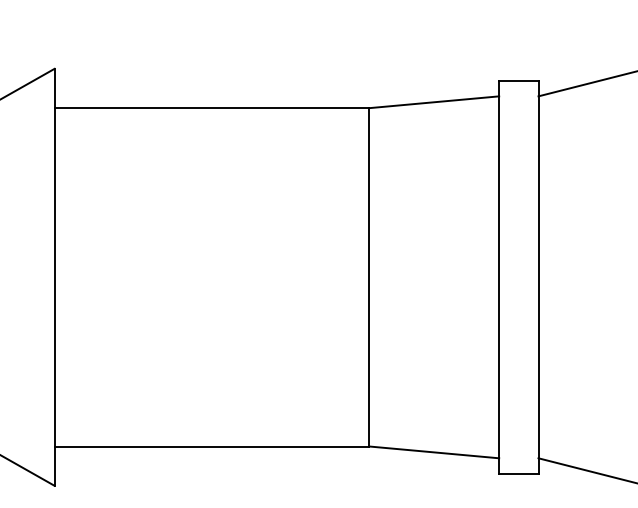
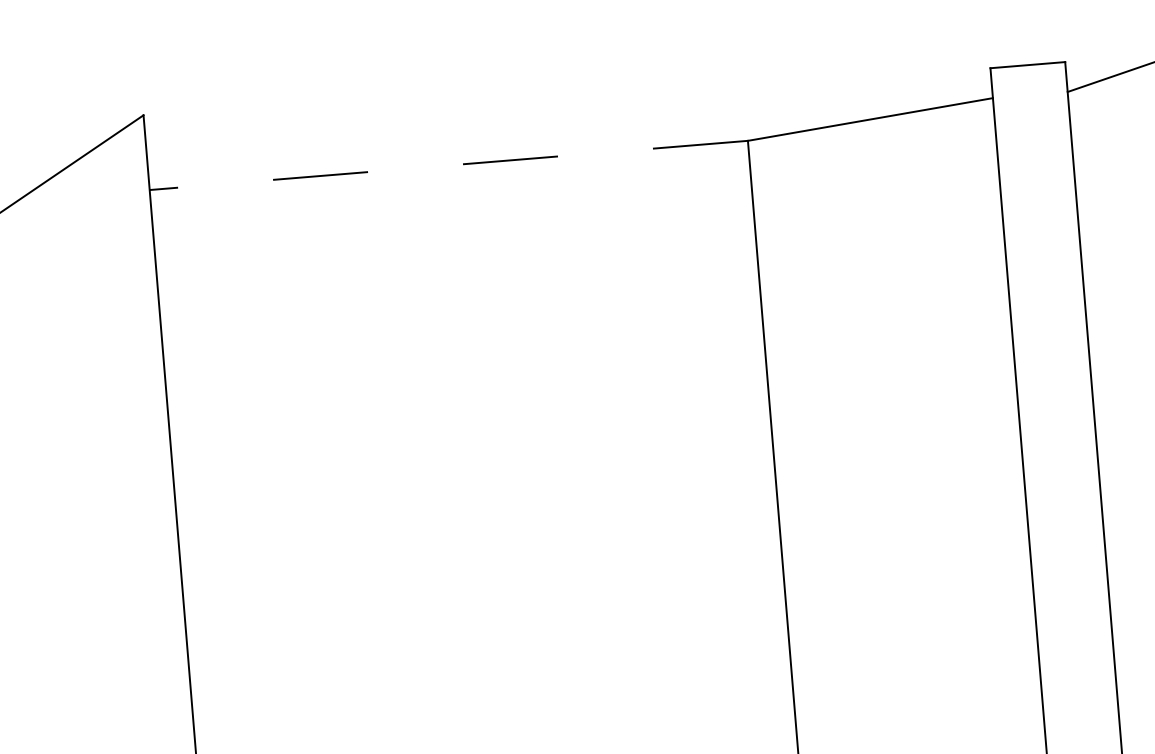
line: (211, 108) -> (447, 166), solid -> dashed

